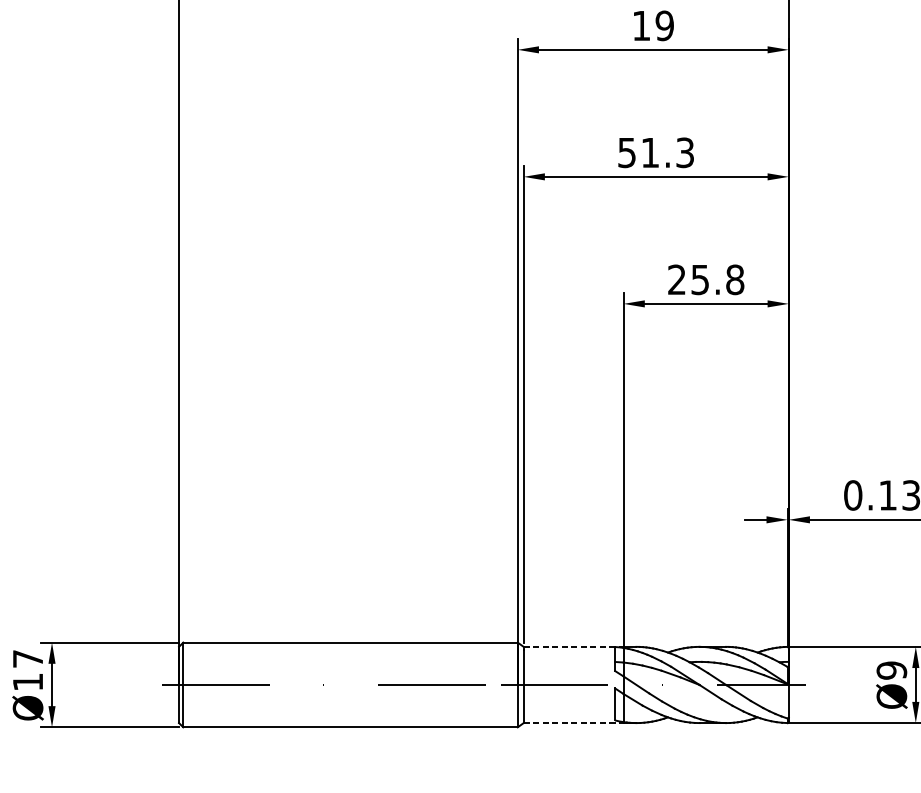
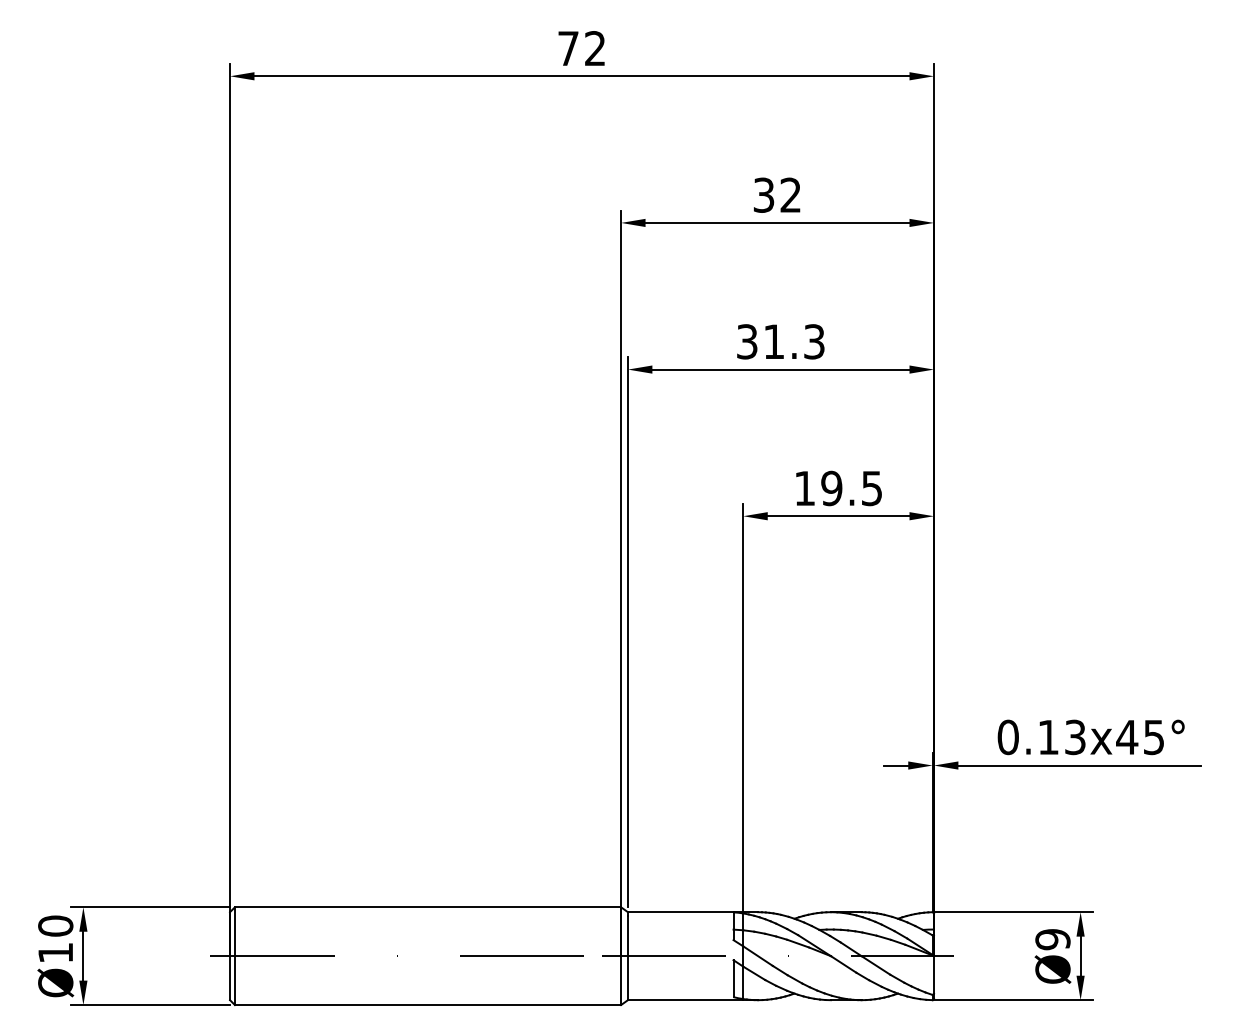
text: (653, 25) -> (777, 194), 19 -> 32
text: (627, 152) -> (747, 341), 51.3 -> 31.3
text: (706, 279) -> (838, 488), 25.8 -> 19.5
line: (573, 647) -> (685, 912), dashed -> solid
text: (27, 658) -> (55, 925), Ø17 -> Ø10
line: (573, 723) -> (685, 1000), dashed -> solid

